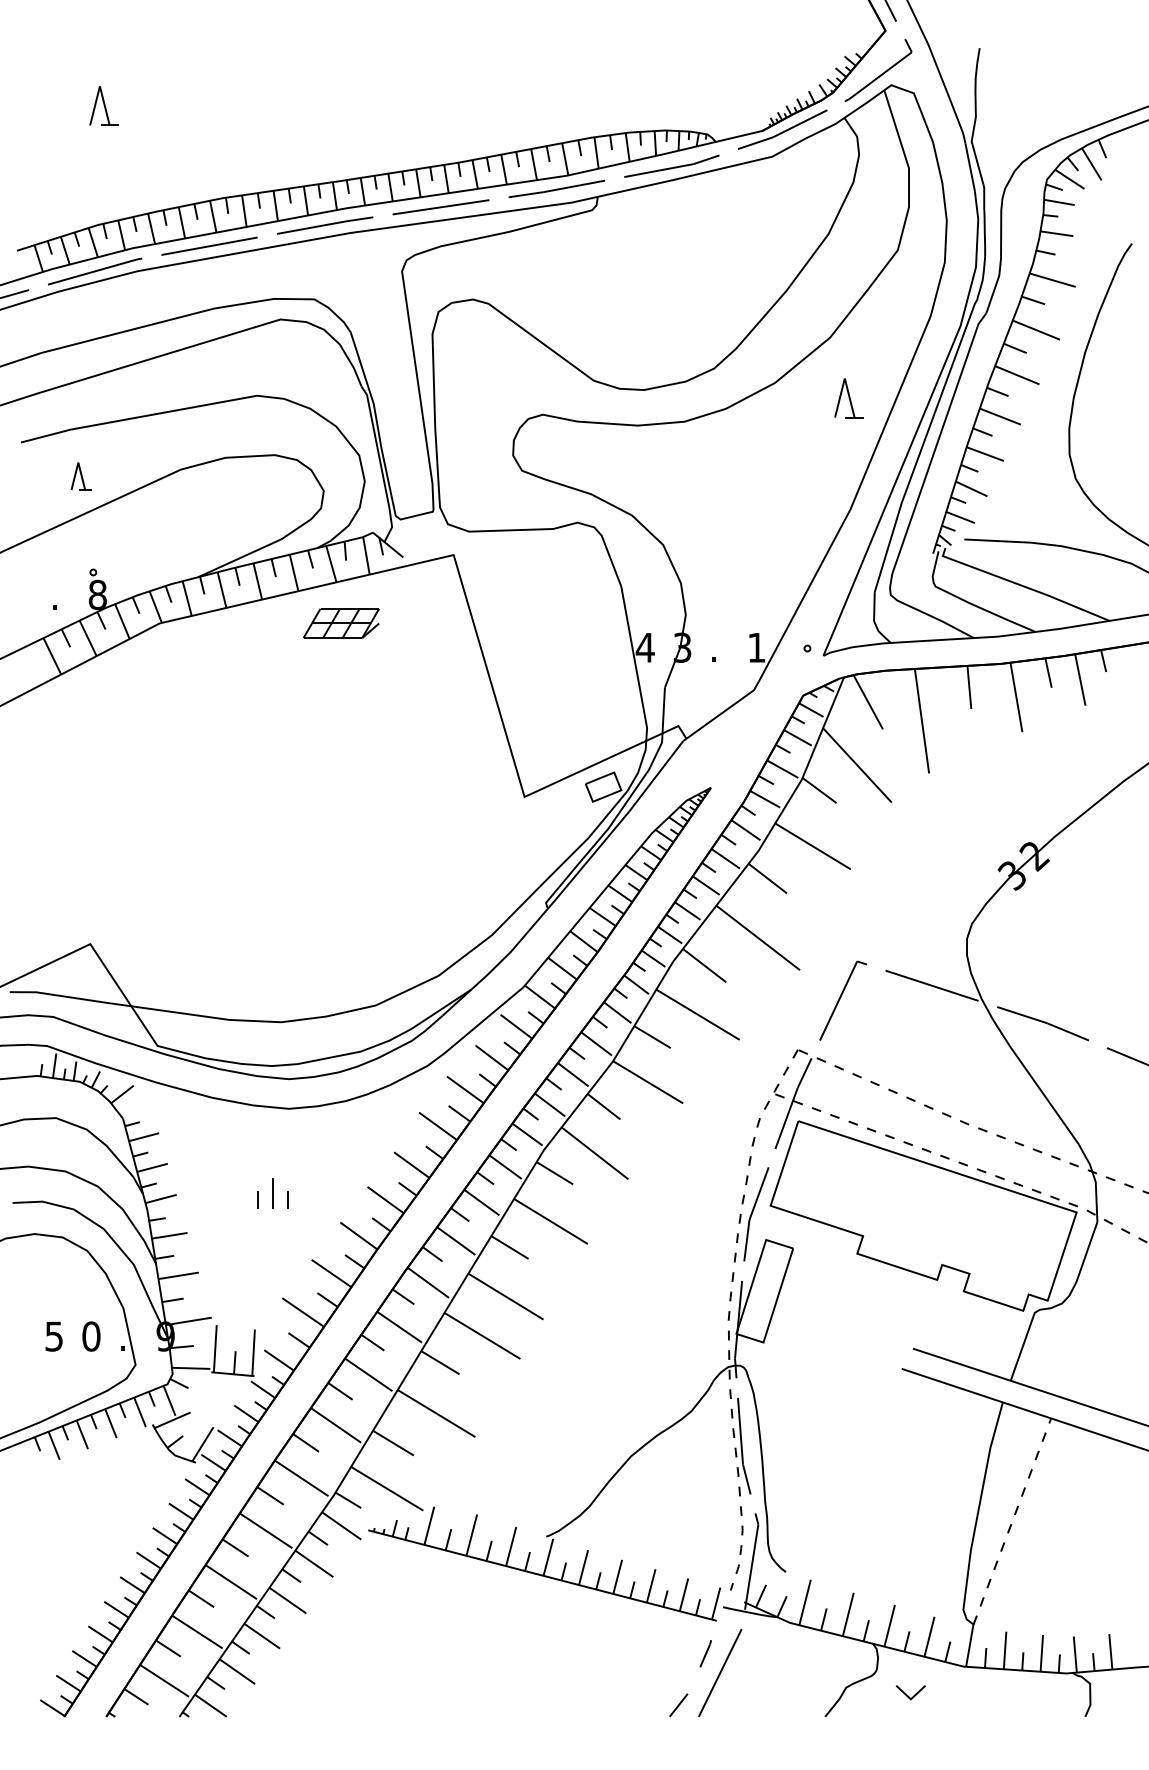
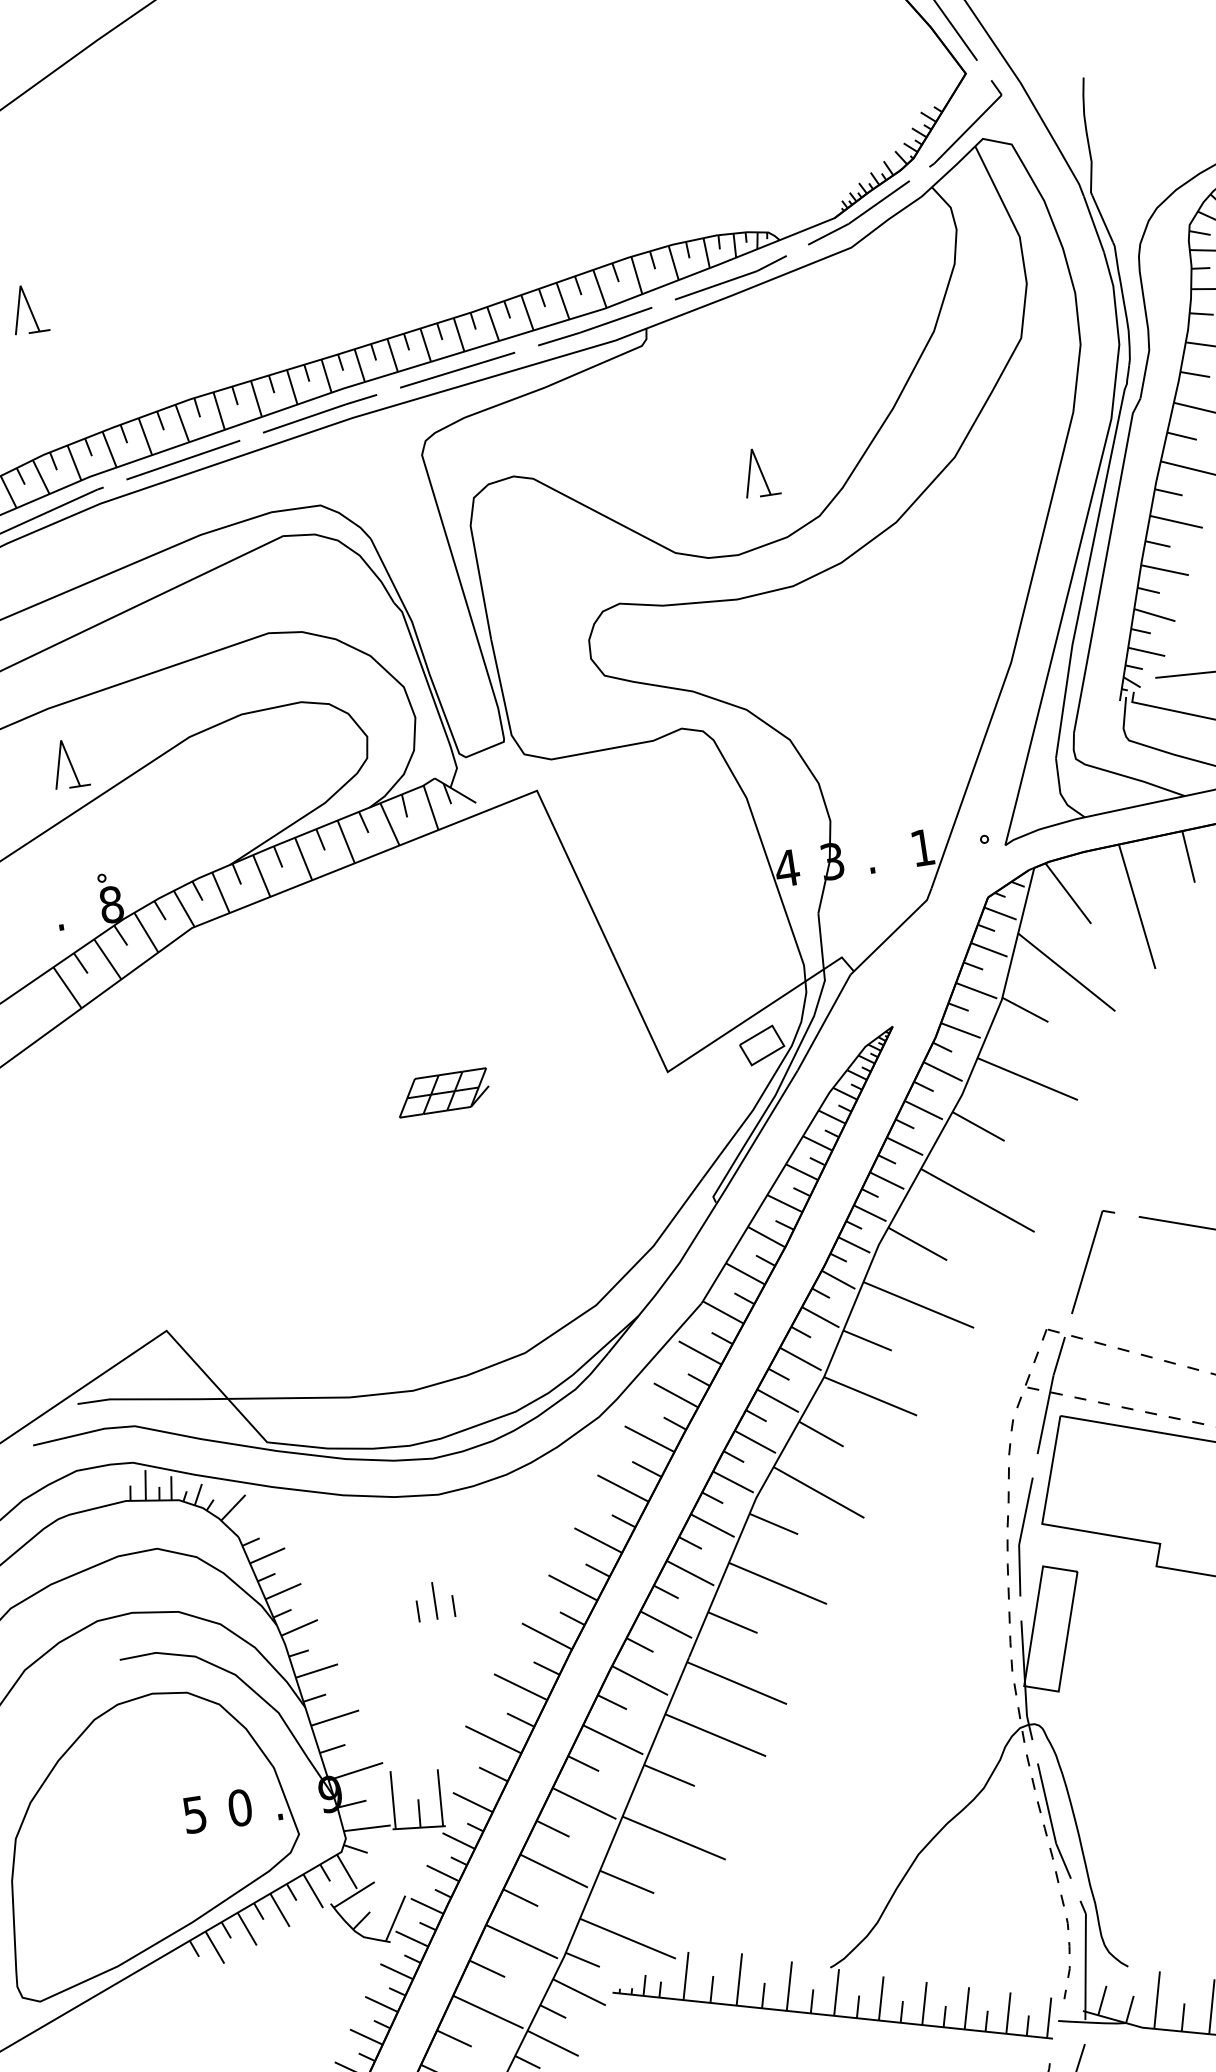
part: (848, 398) -> (759, 472), moved
part: (80, 476) -> (68, 763), size x1.43
part: (341, 623) -> (443, 1092), moved

